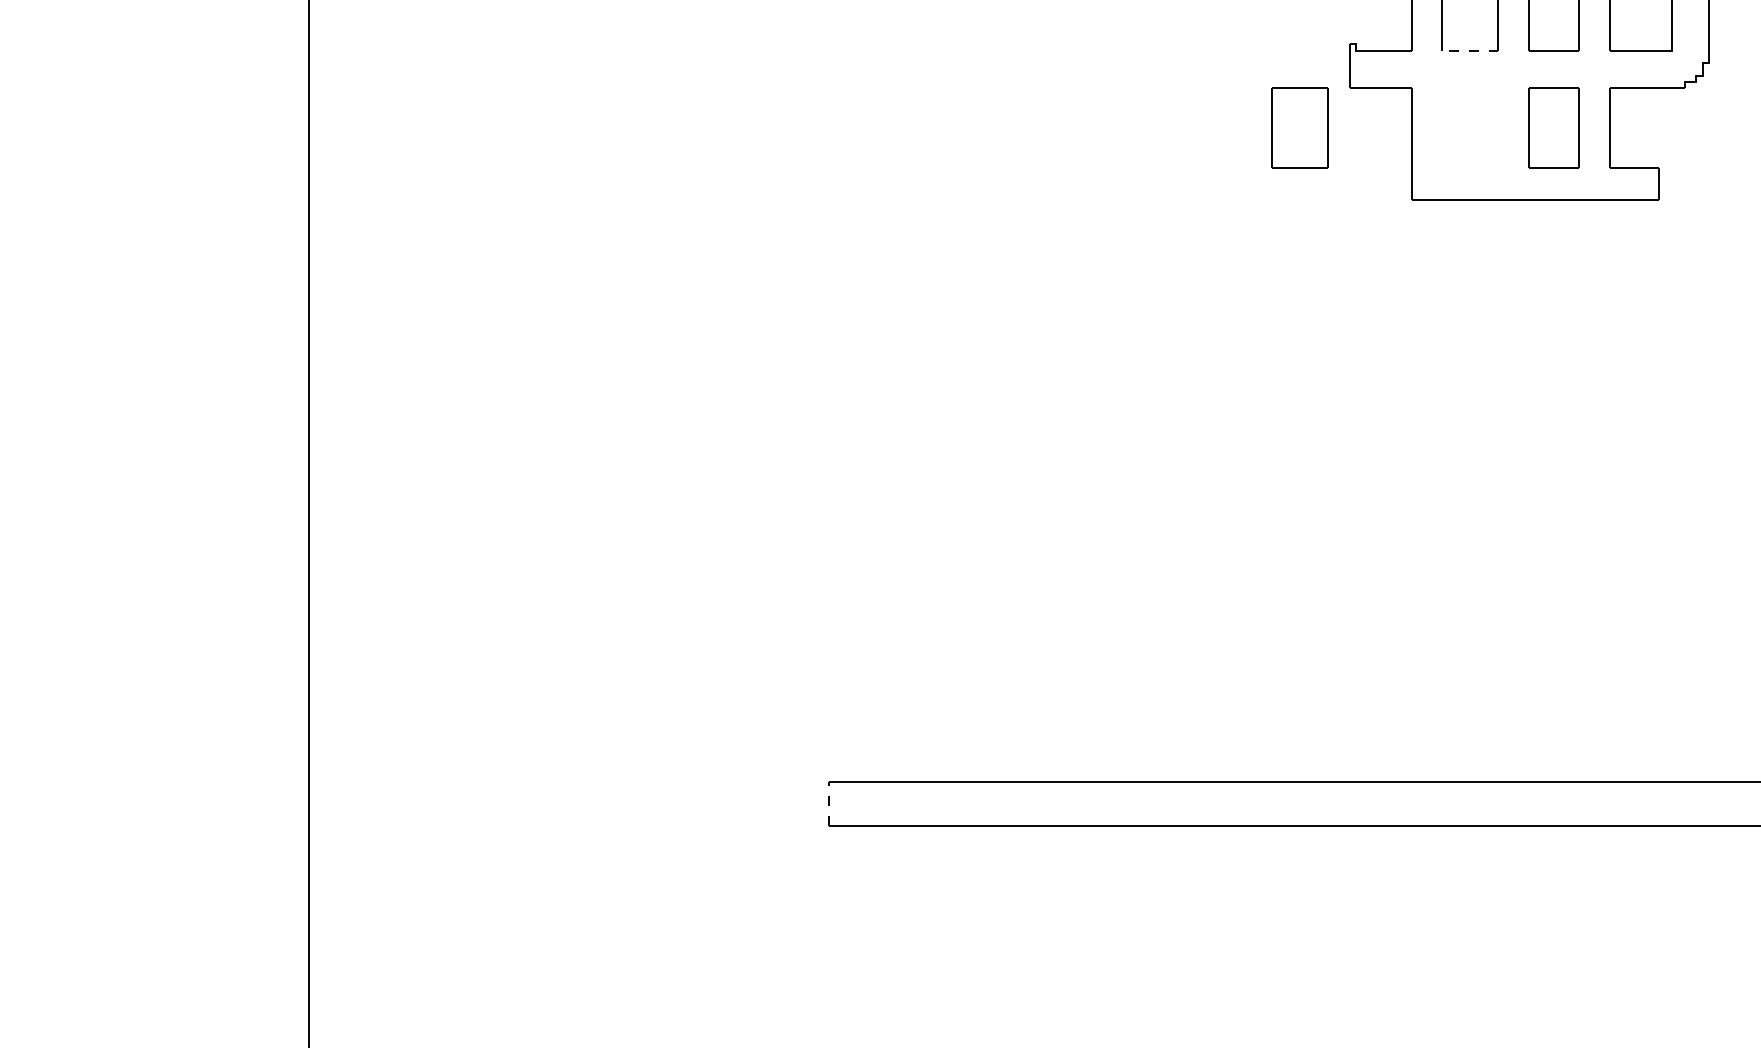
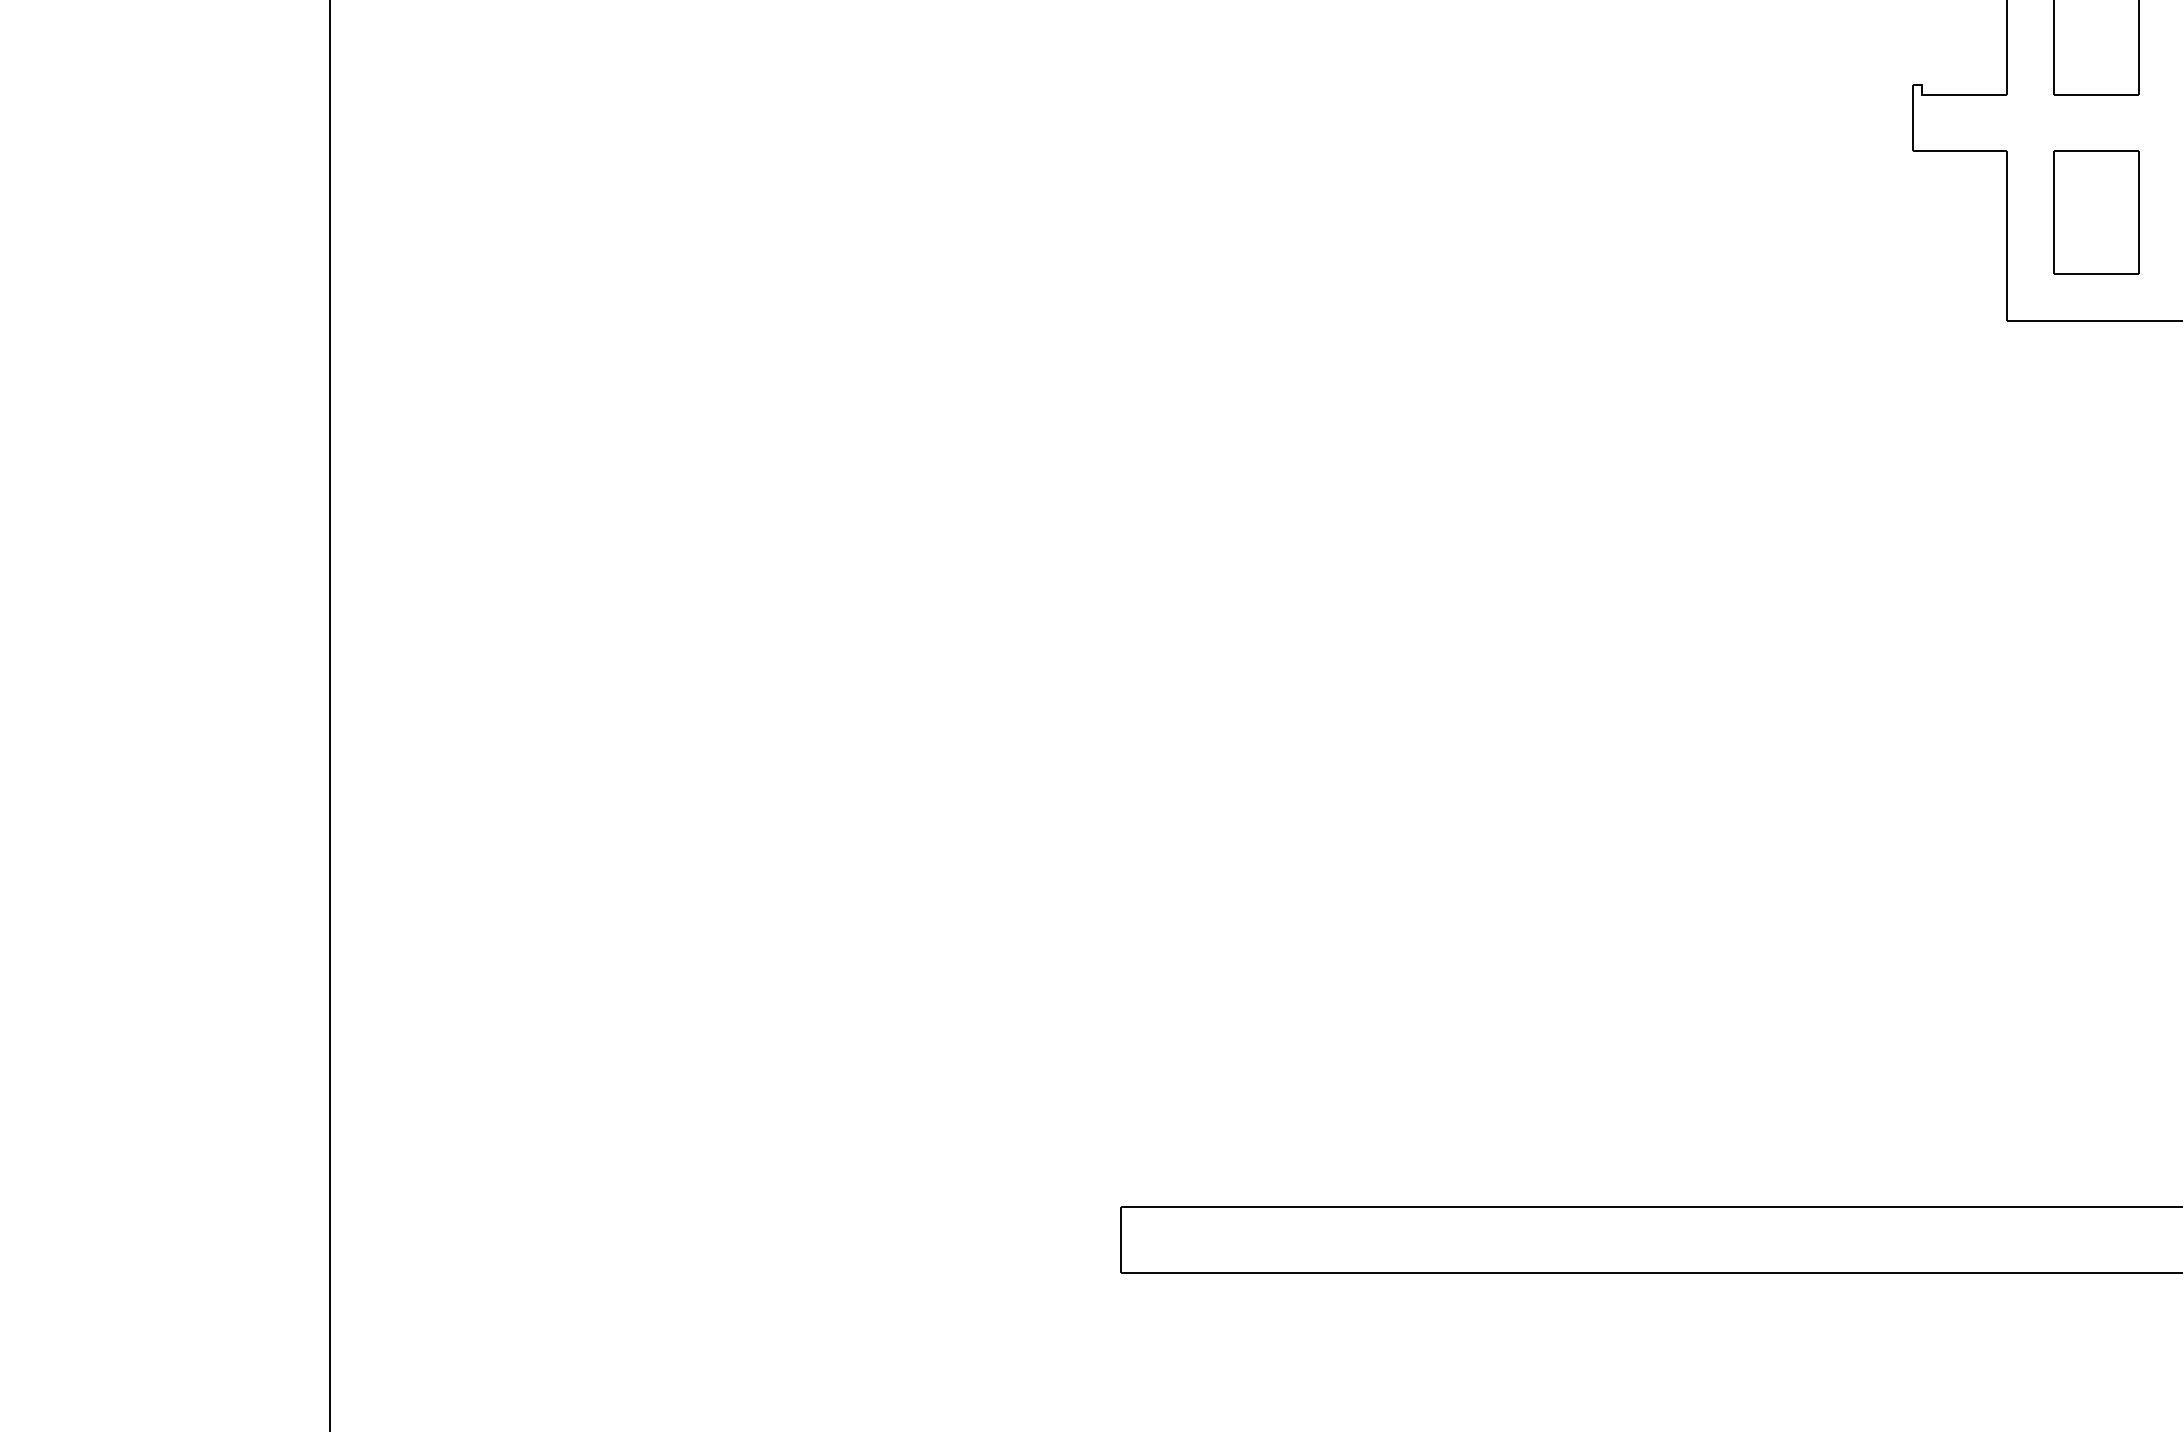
line: (1469, 50) -> (2095, 94), dashed -> solid
part: (1299, 127) -> (2095, 211), moved
line: (829, 803) -> (1121, 1239), dashed -> solid

